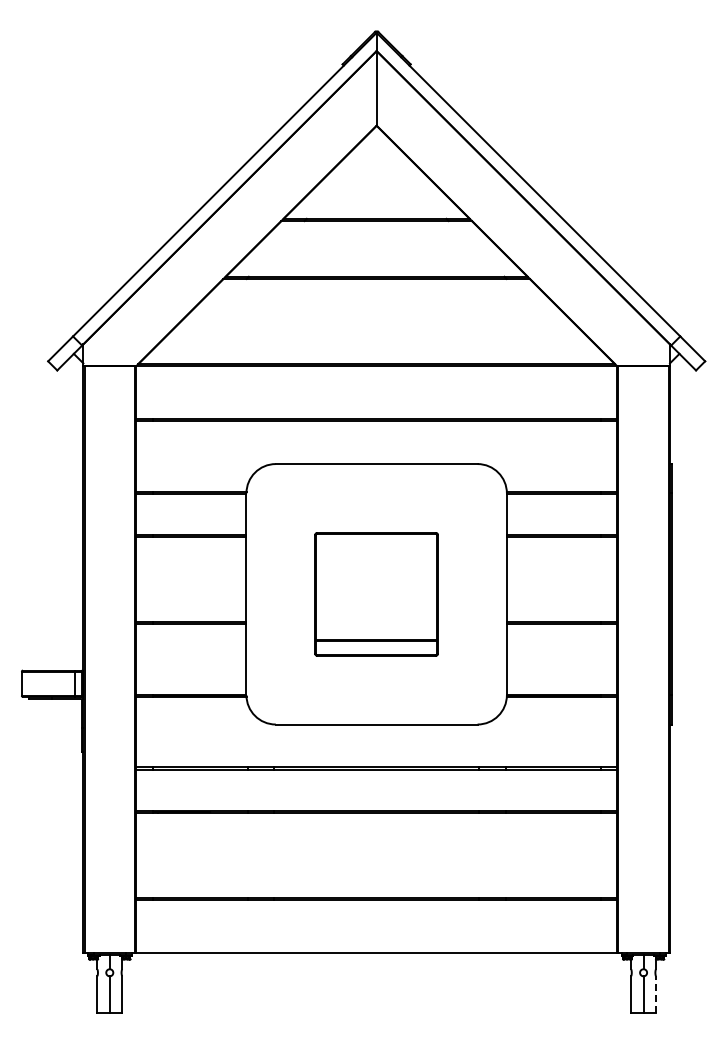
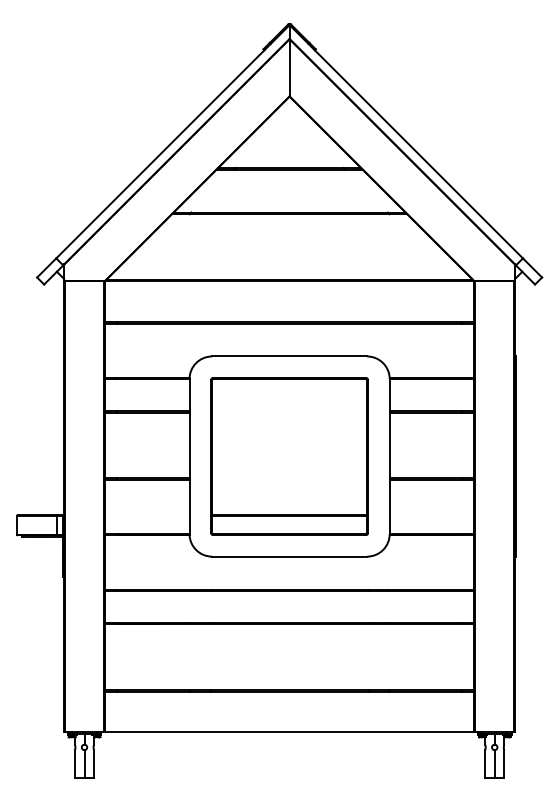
part: (376, 594) -> (289, 456), size x1.67
line: (655, 994) -> (503, 764), dashed -> solid

